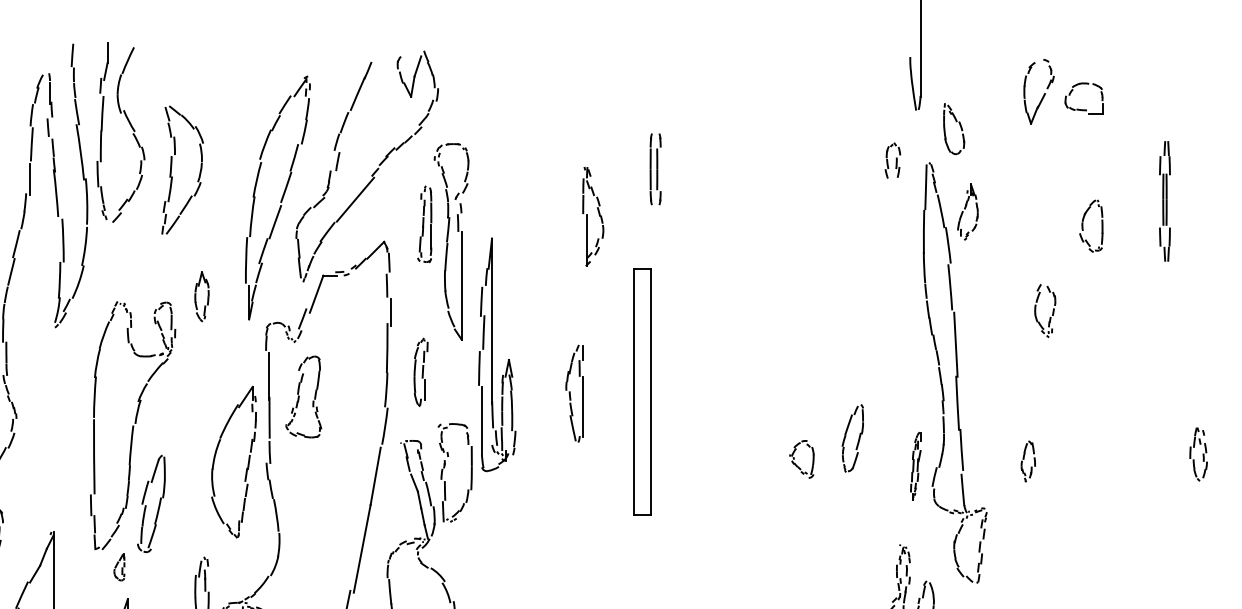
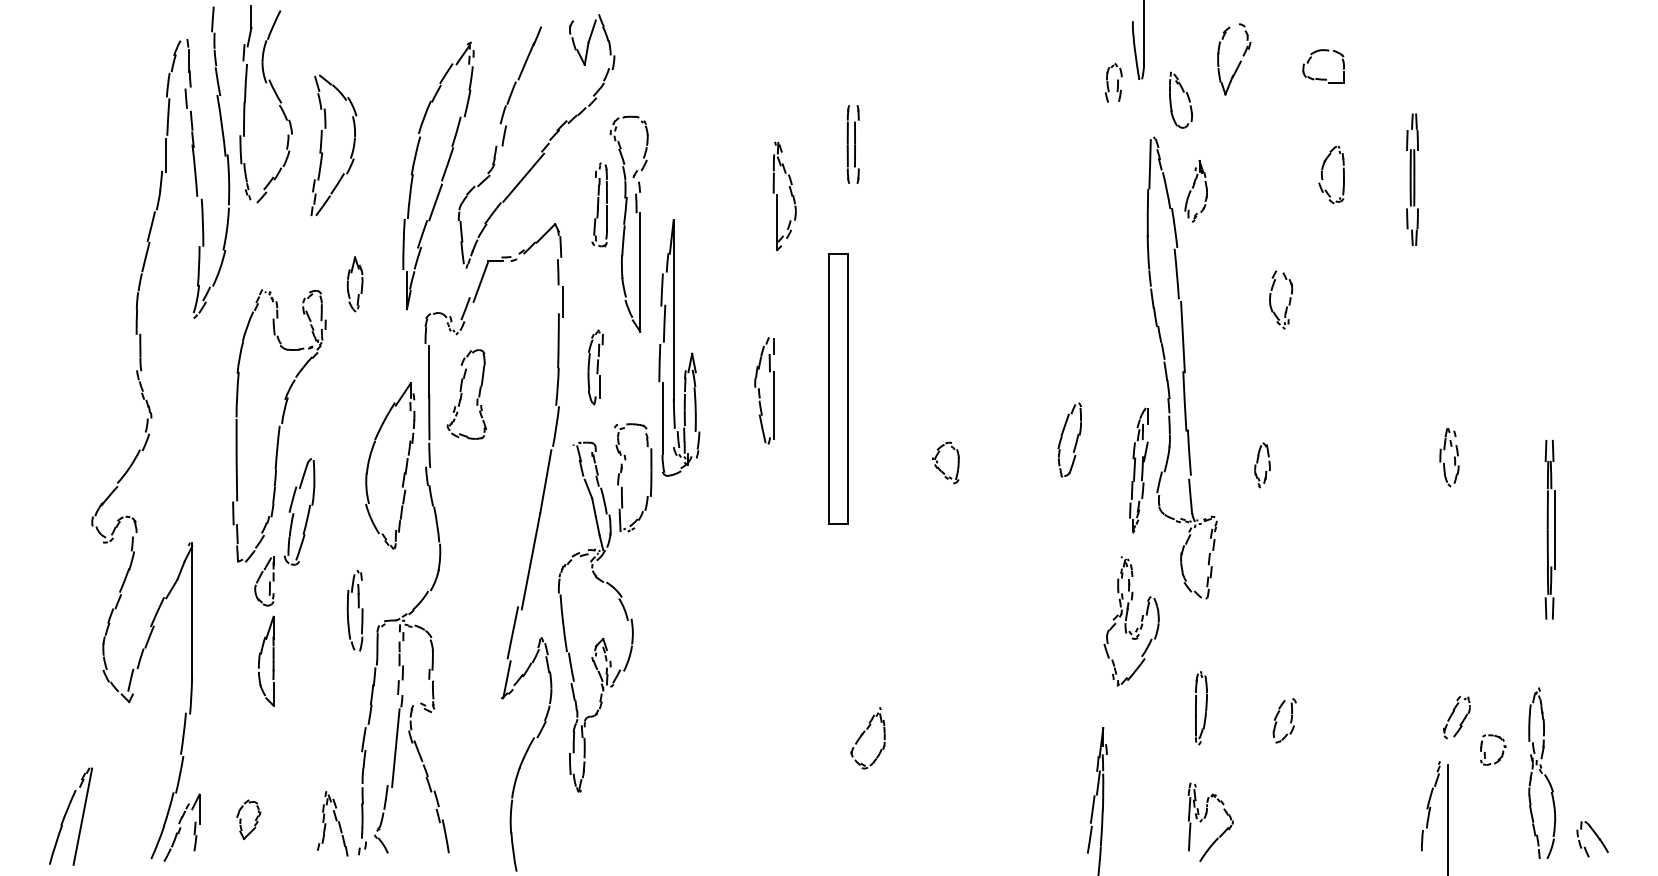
part: (1039, 91) -> (1234, 59), moved
part: (892, 160) -> (1113, 82), moved
part: (1083, 229) -> (1323, 178), moved
part: (795, 458) -> (938, 462), moved
part: (915, 466) -> (1138, 470), size x1.67
part: (119, 567) -> (264, 581), size x1.67

